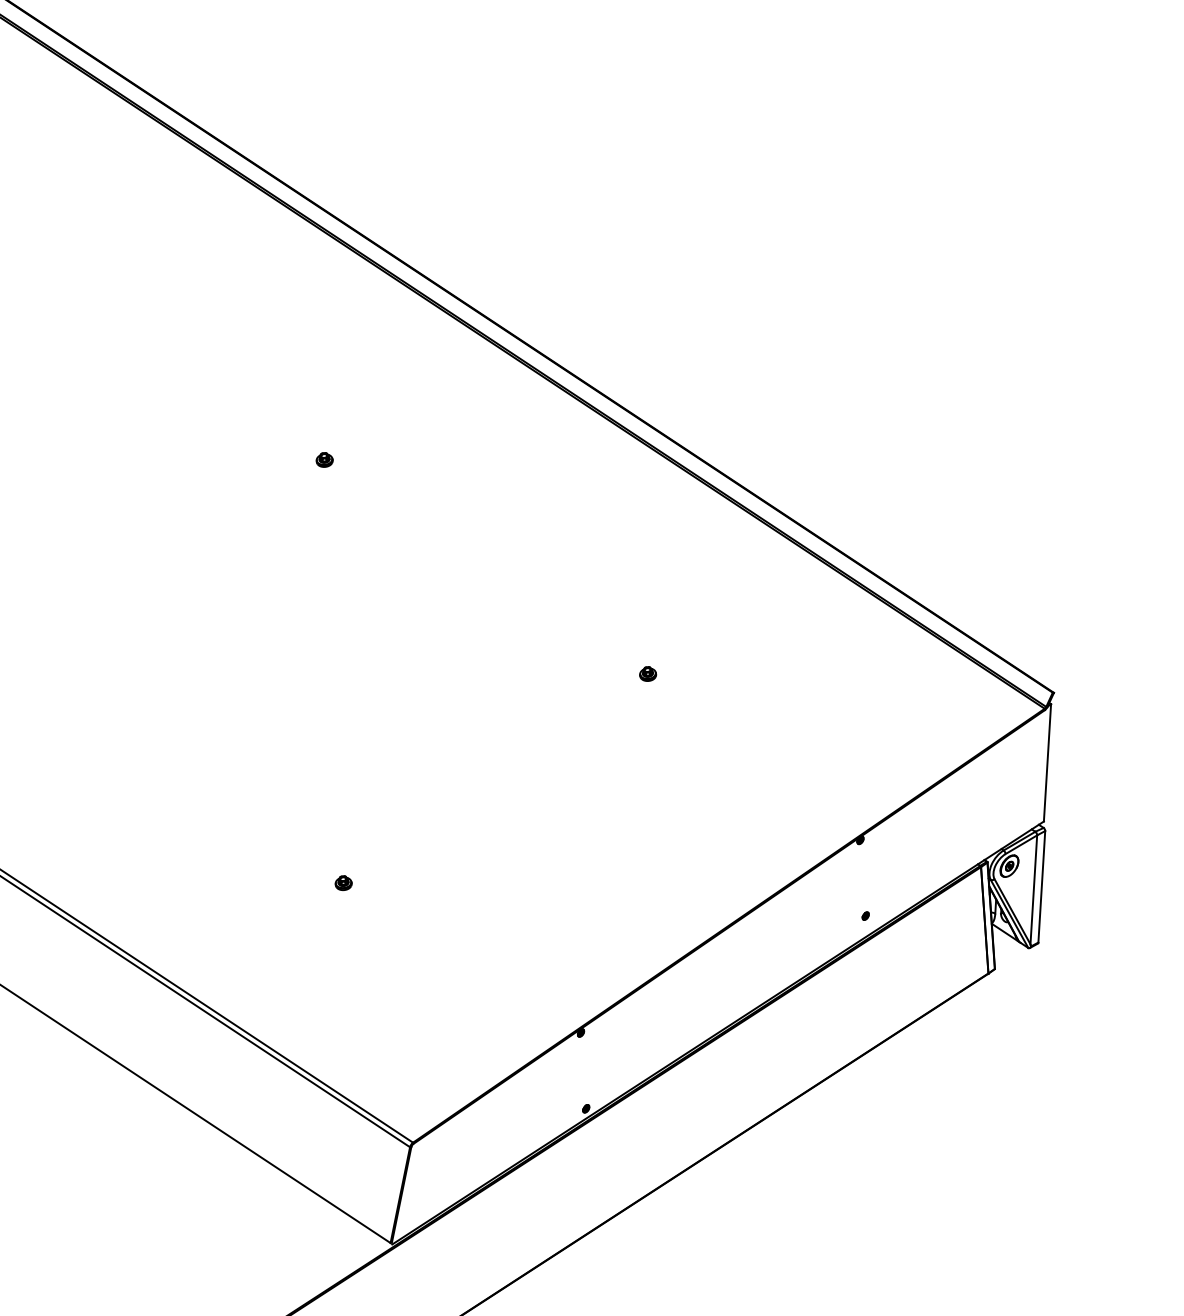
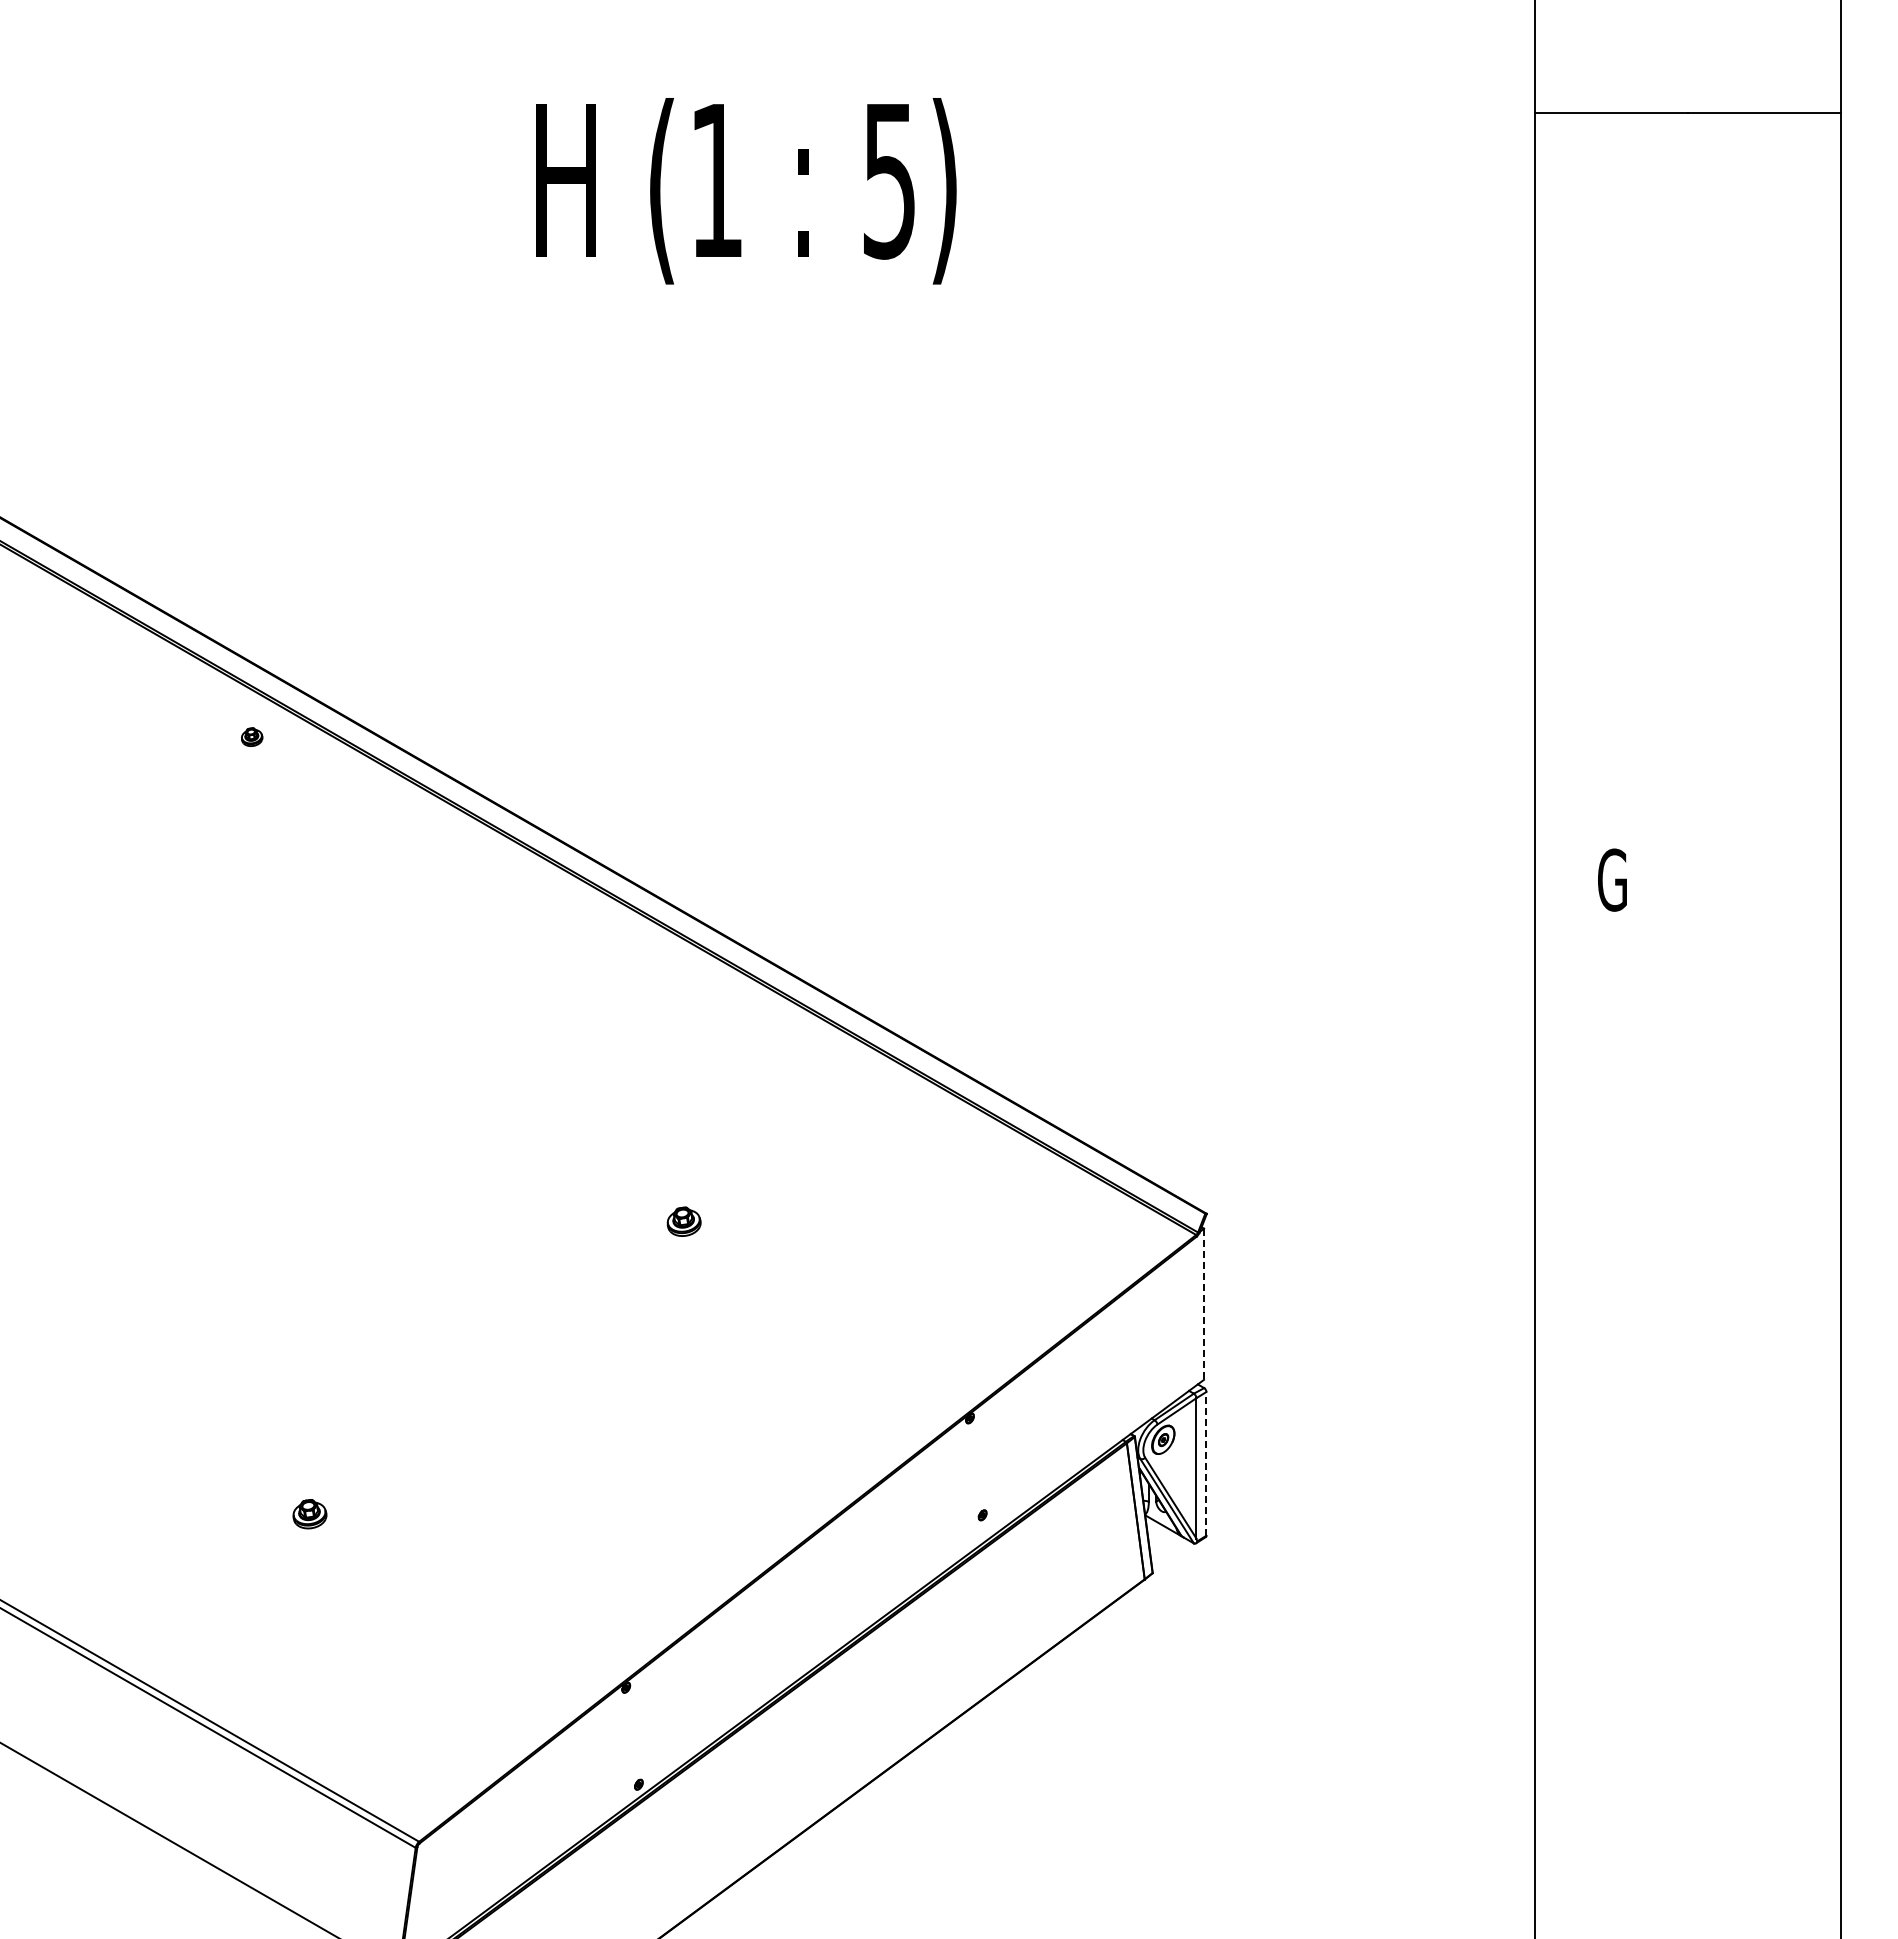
part: (325, 459) -> (252, 736), moved
part: (648, 674) -> (684, 1221), size x1.6
line: (1047, 763) -> (1204, 1304), solid -> dashed
part: (343, 882) -> (309, 1513), size x1.6
line: (1041, 886) -> (1206, 1463), solid -> dashed

